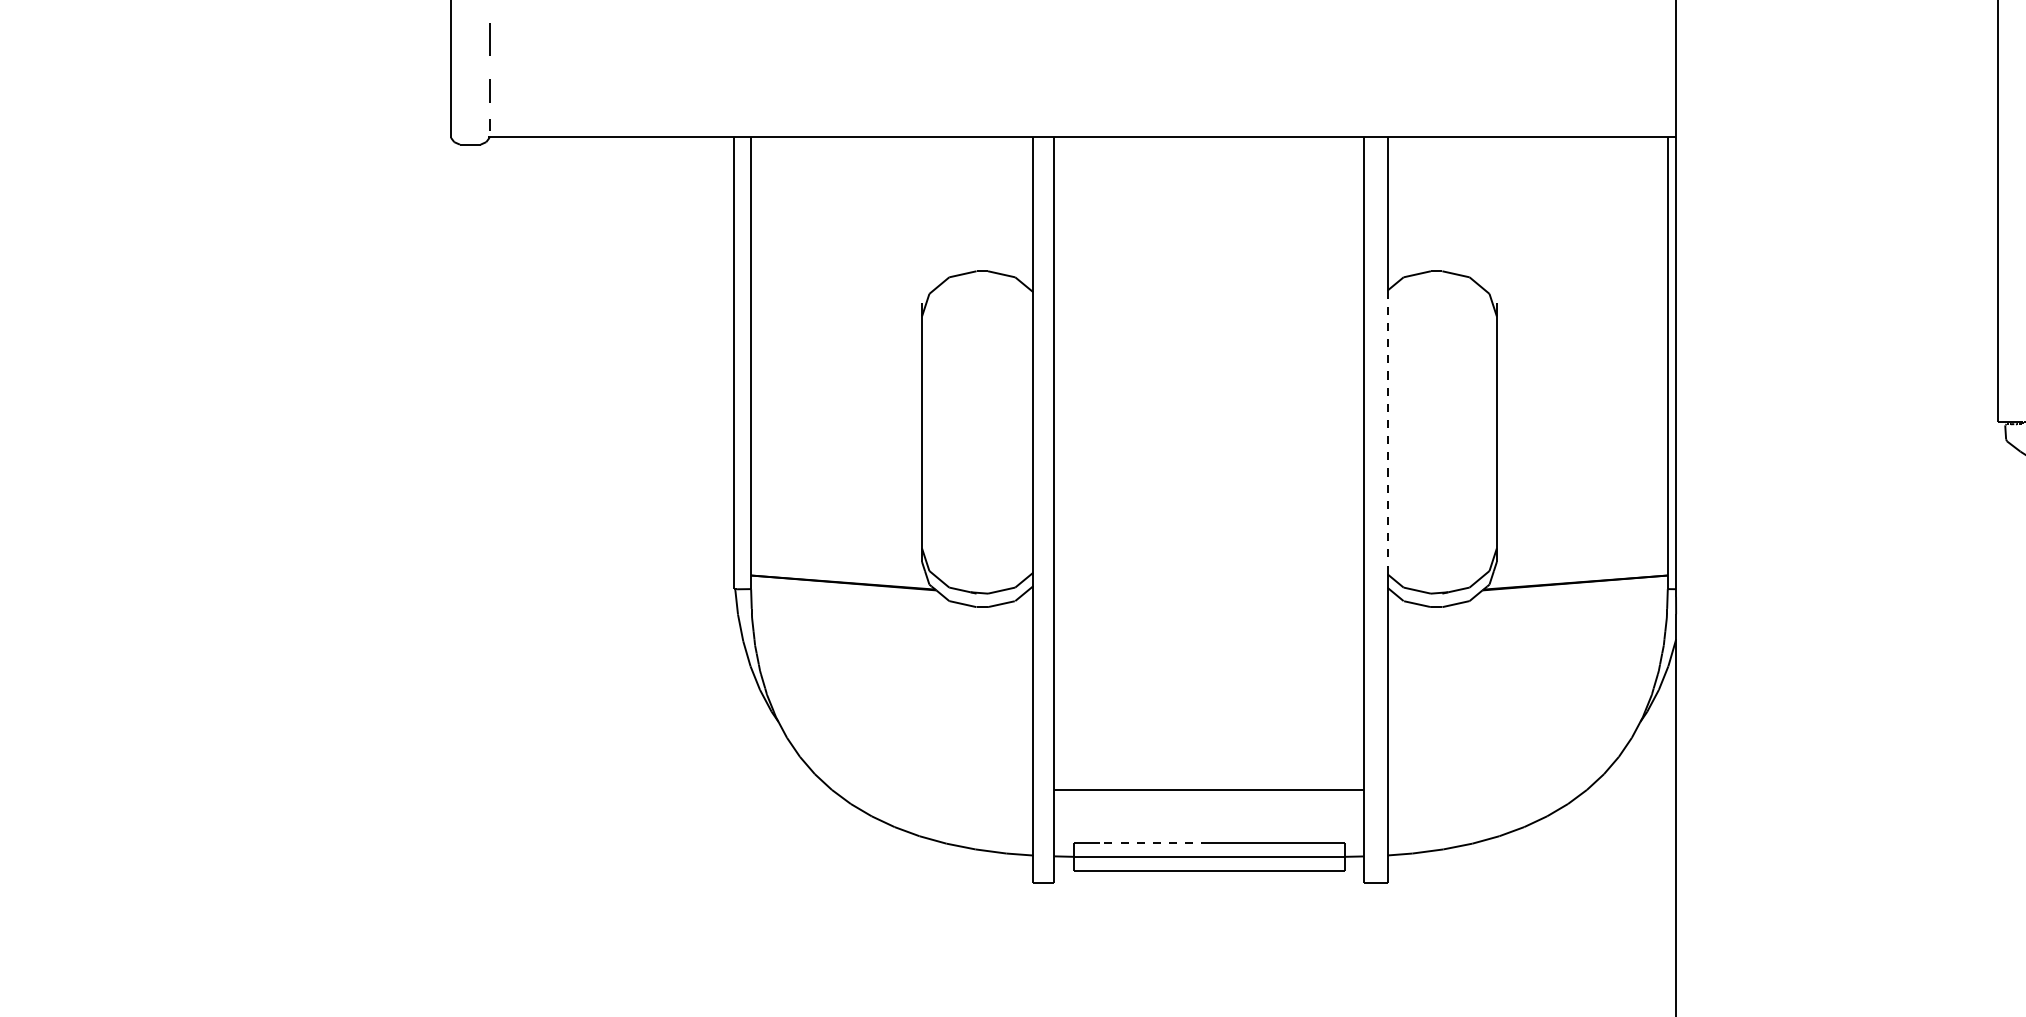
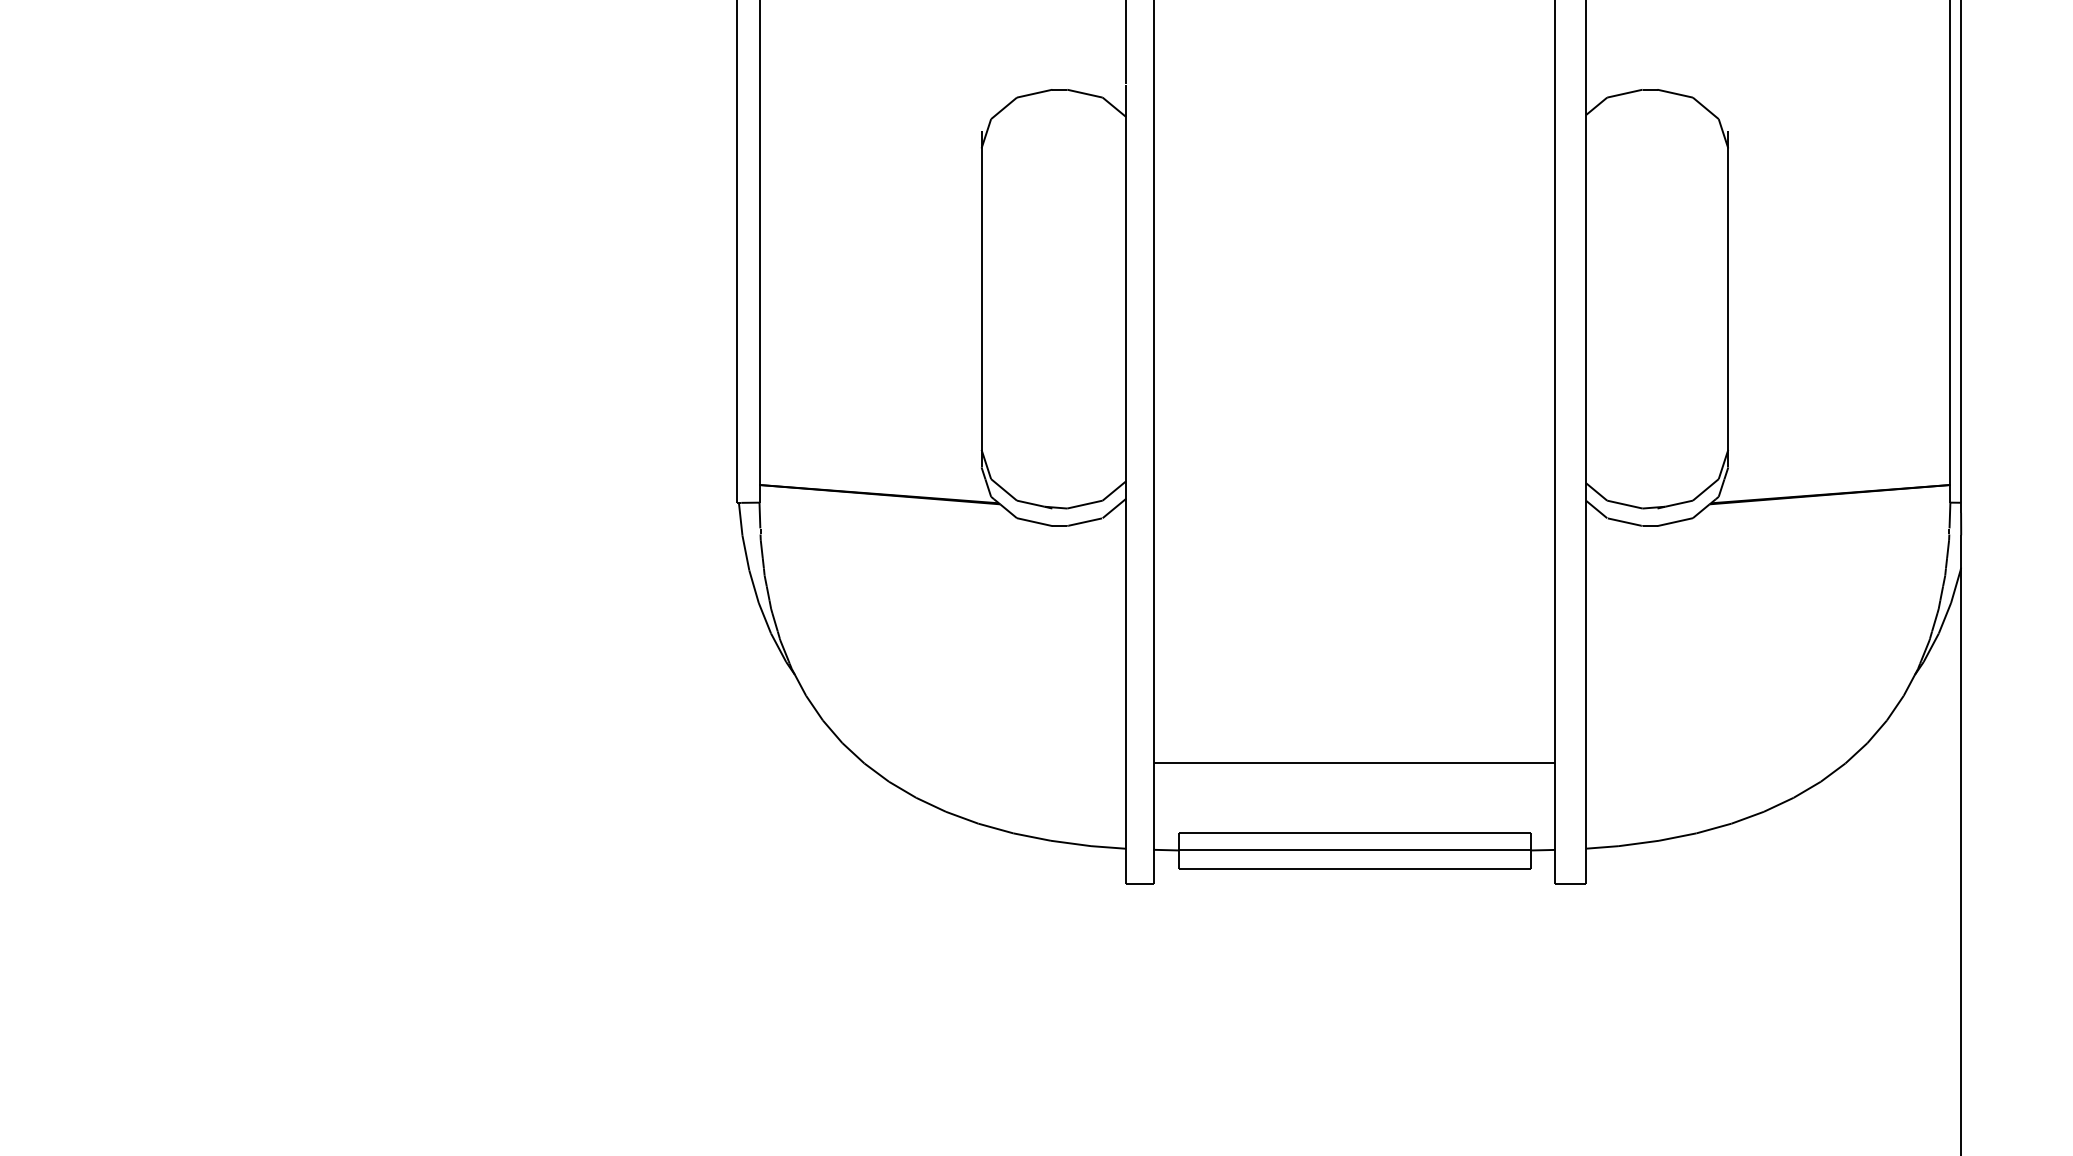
line: (1387, 432) -> (1586, 299), dashed -> solid
line: (1154, 843) -> (1283, 833), dashed -> solid

